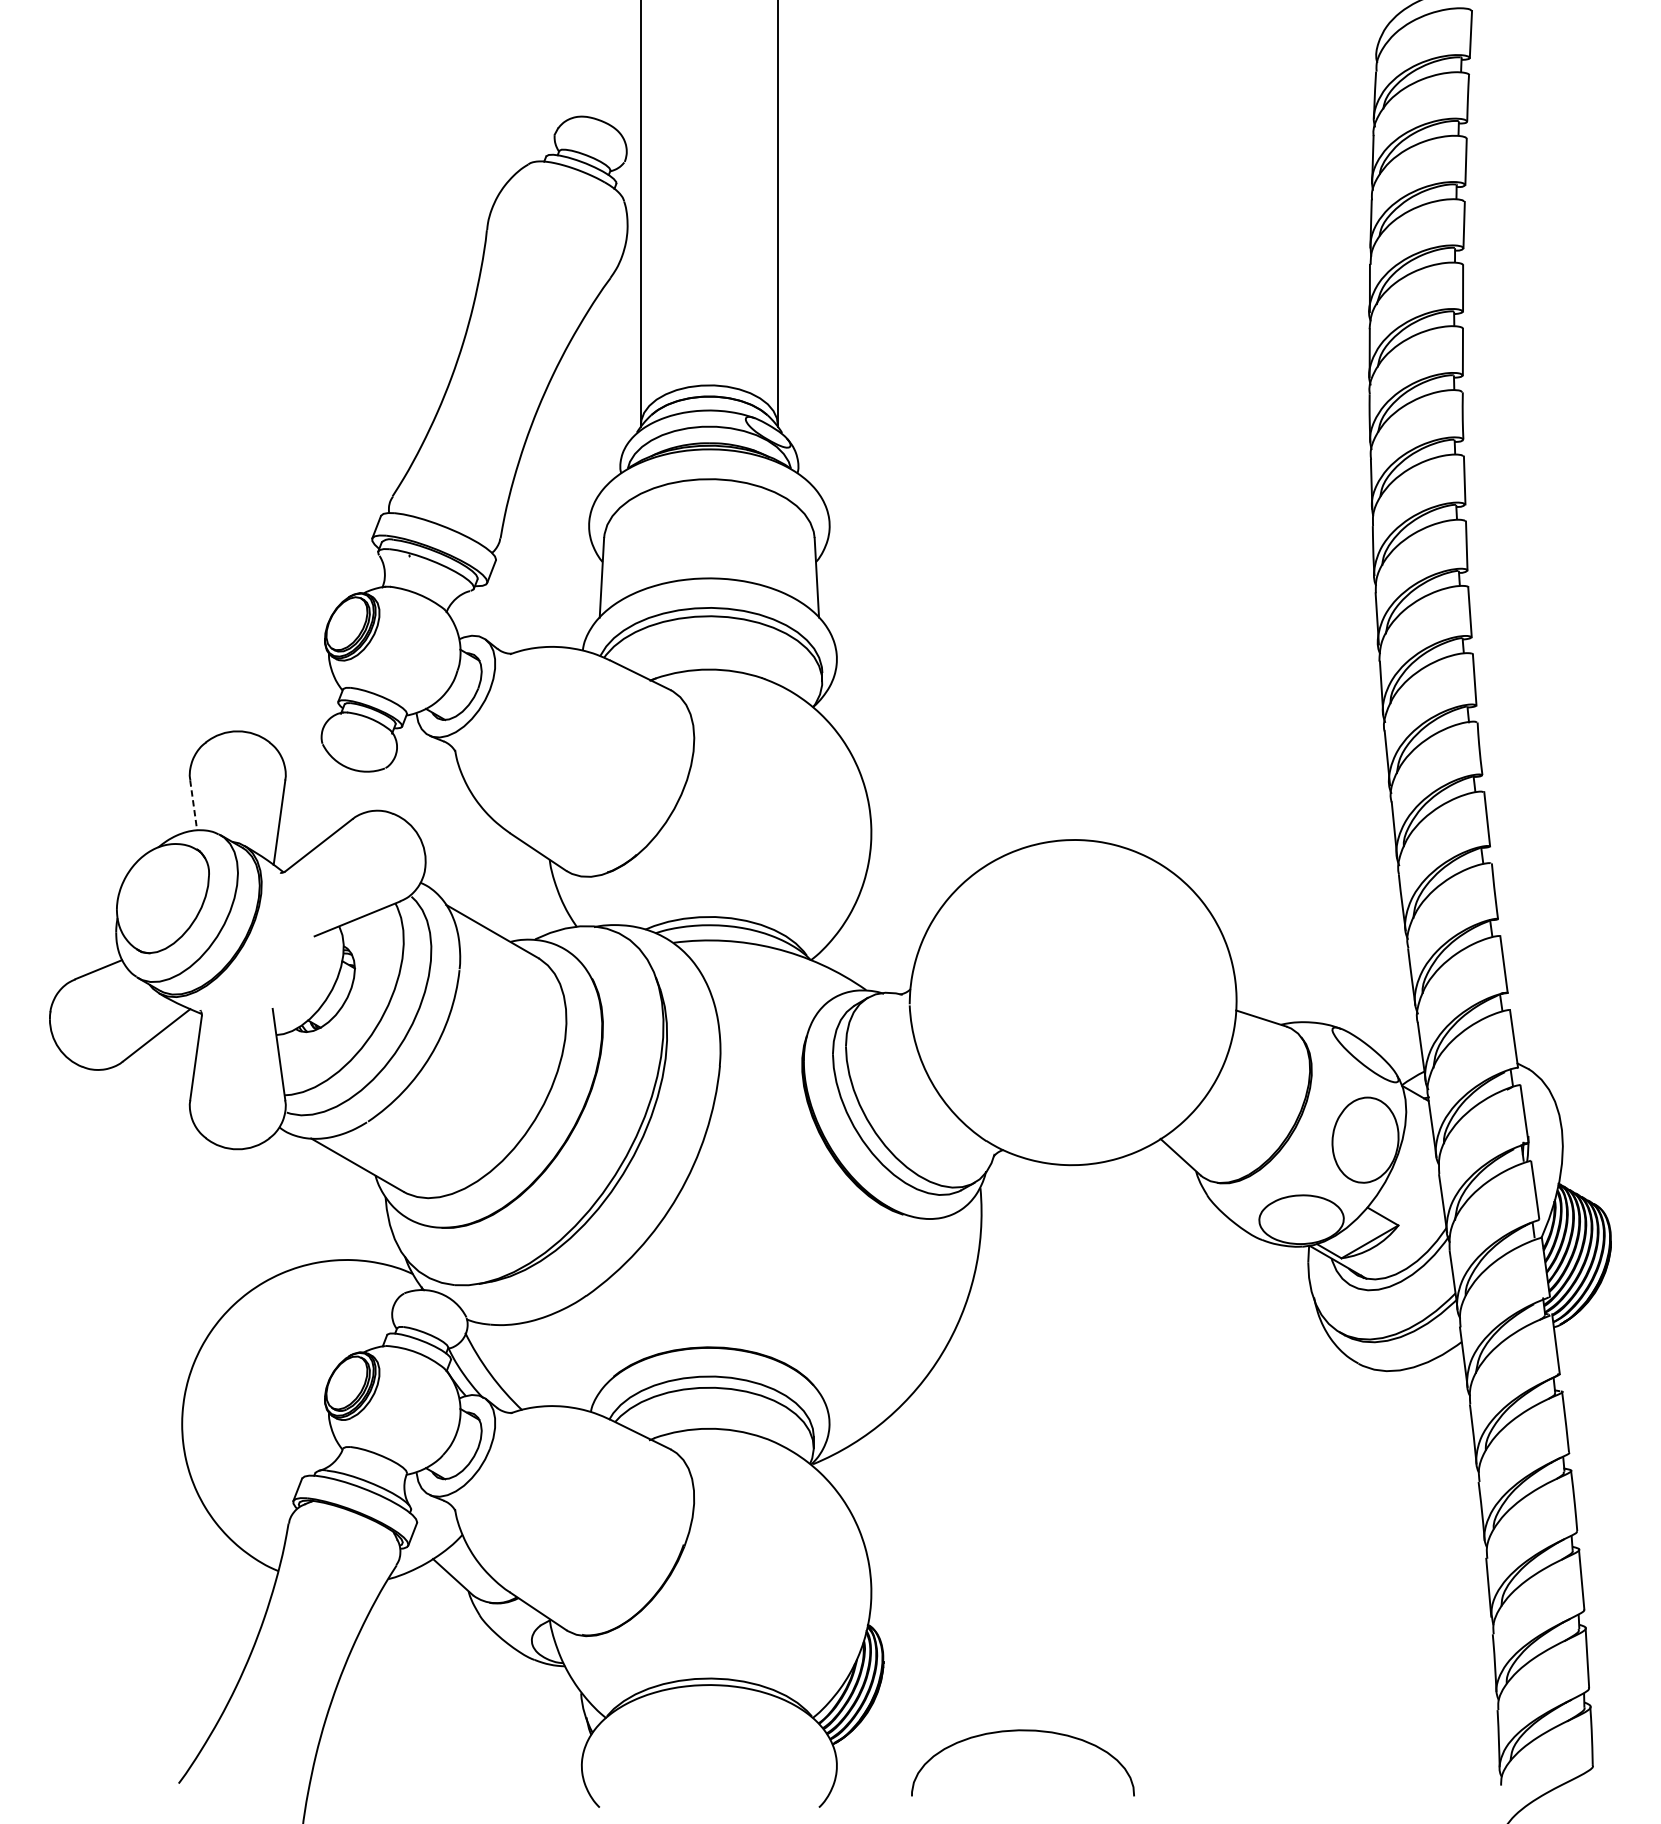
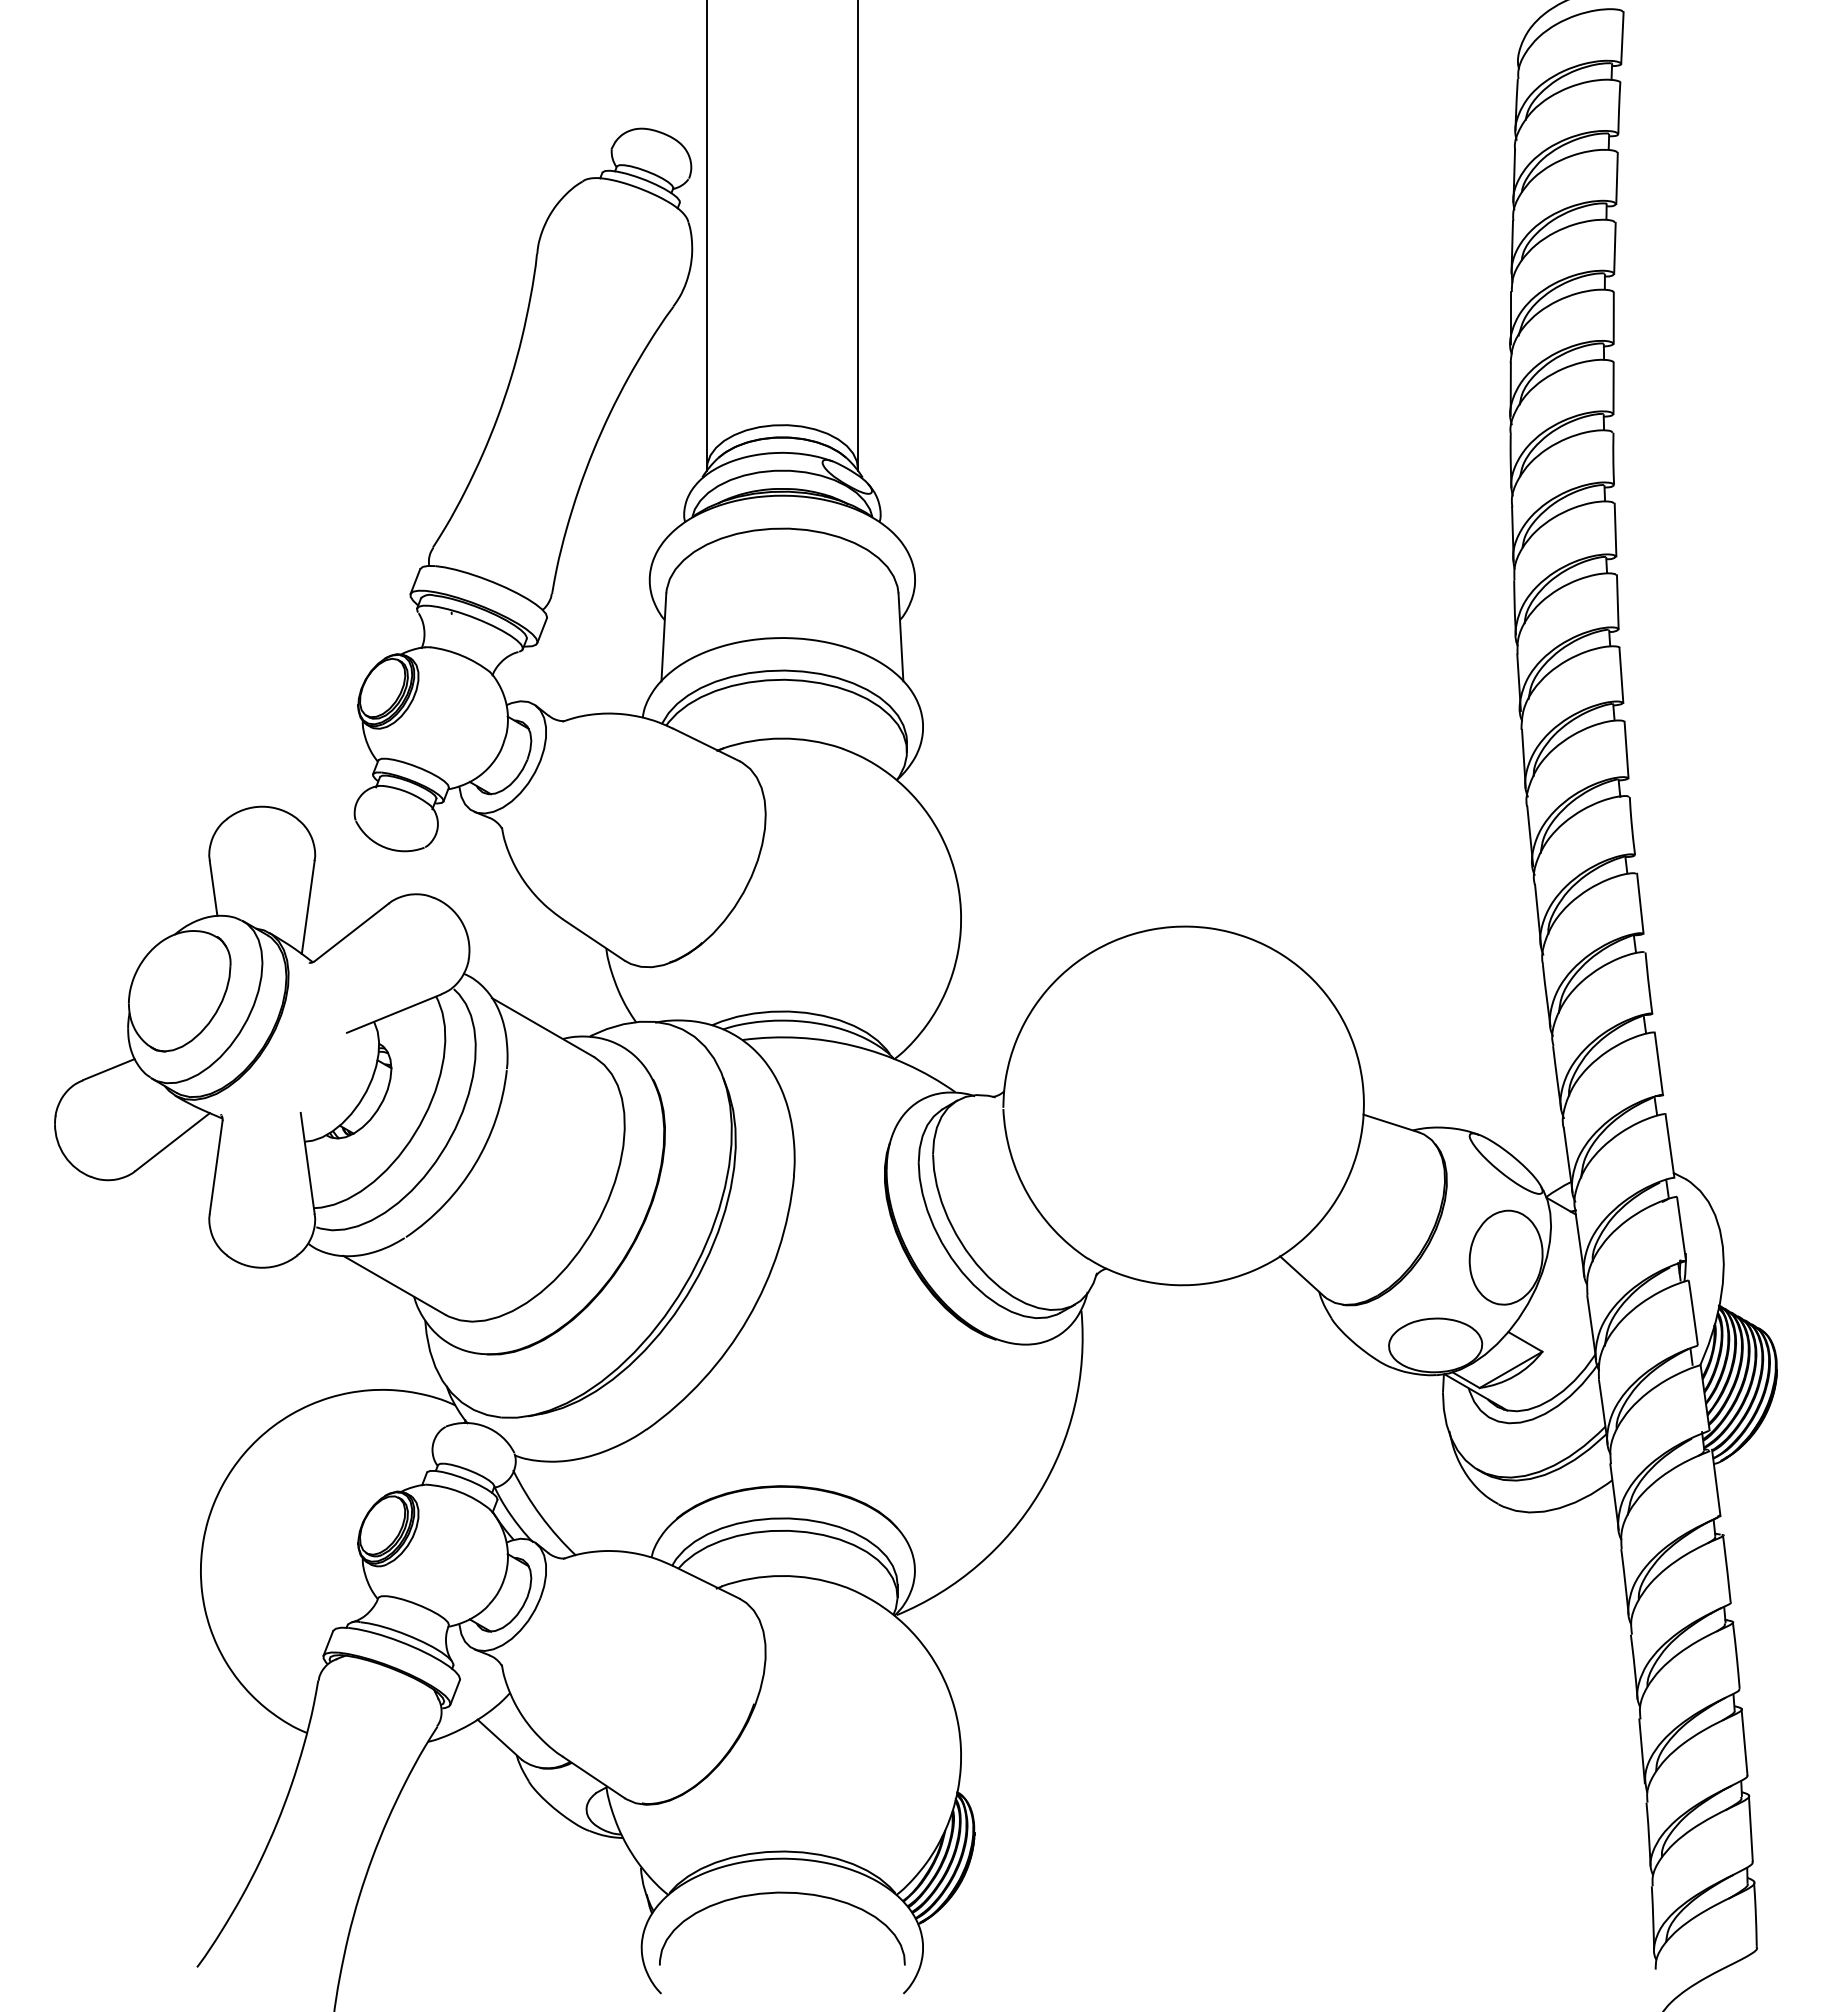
line: (193, 805) -> (213, 888), dashed -> solid
curve: (1023, 1731) -> (782, 1893), moved

